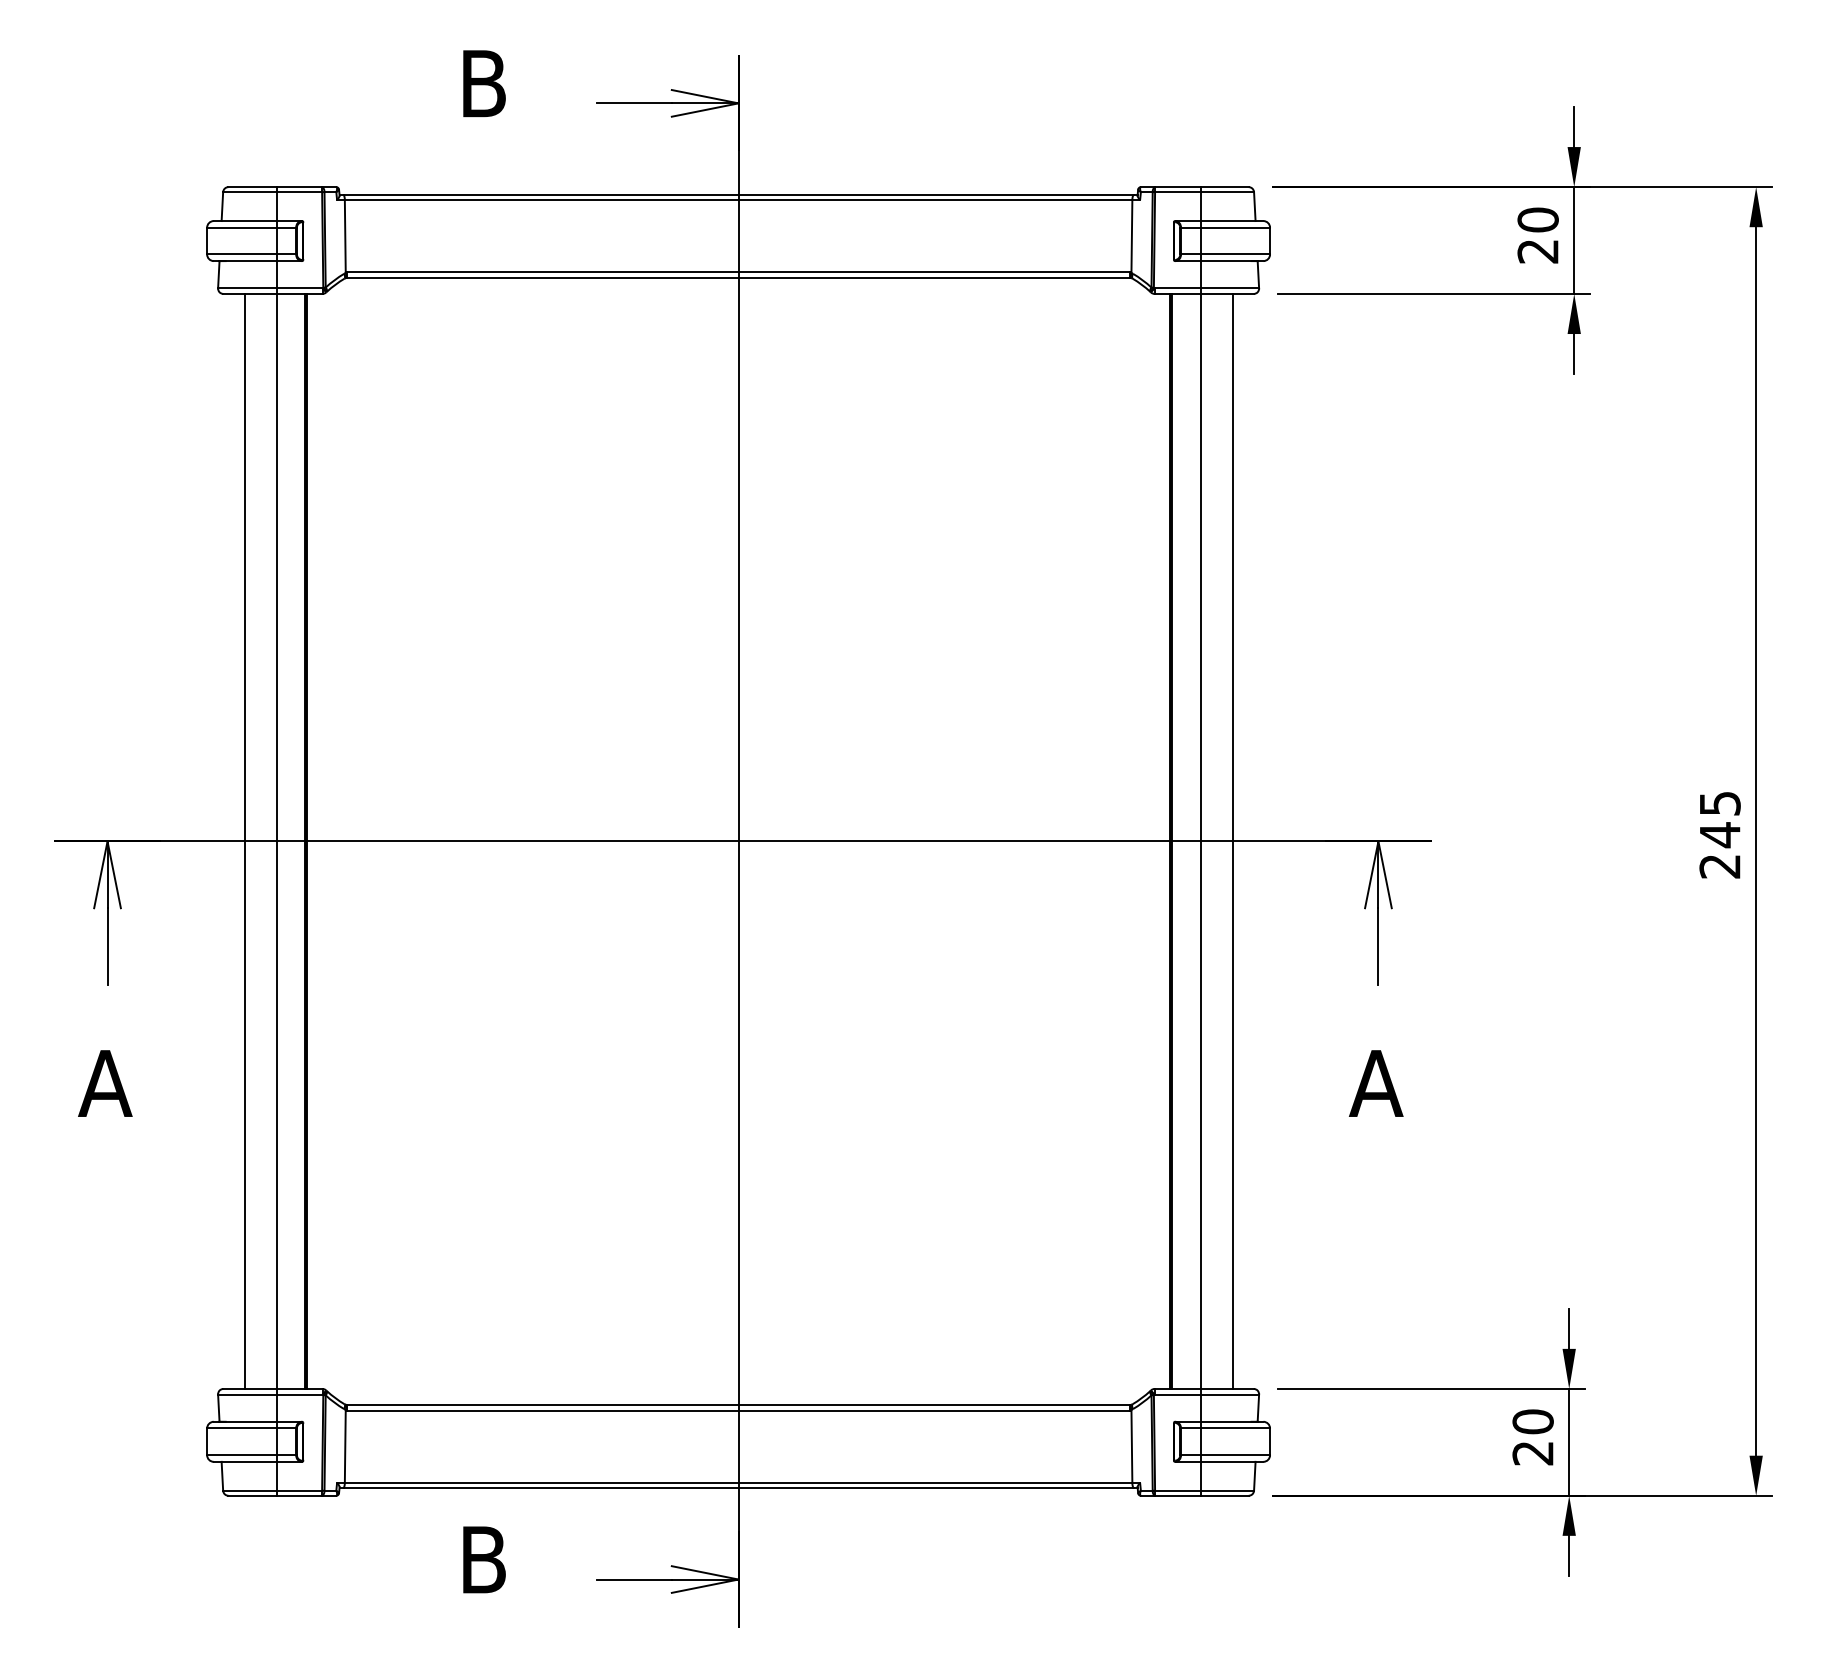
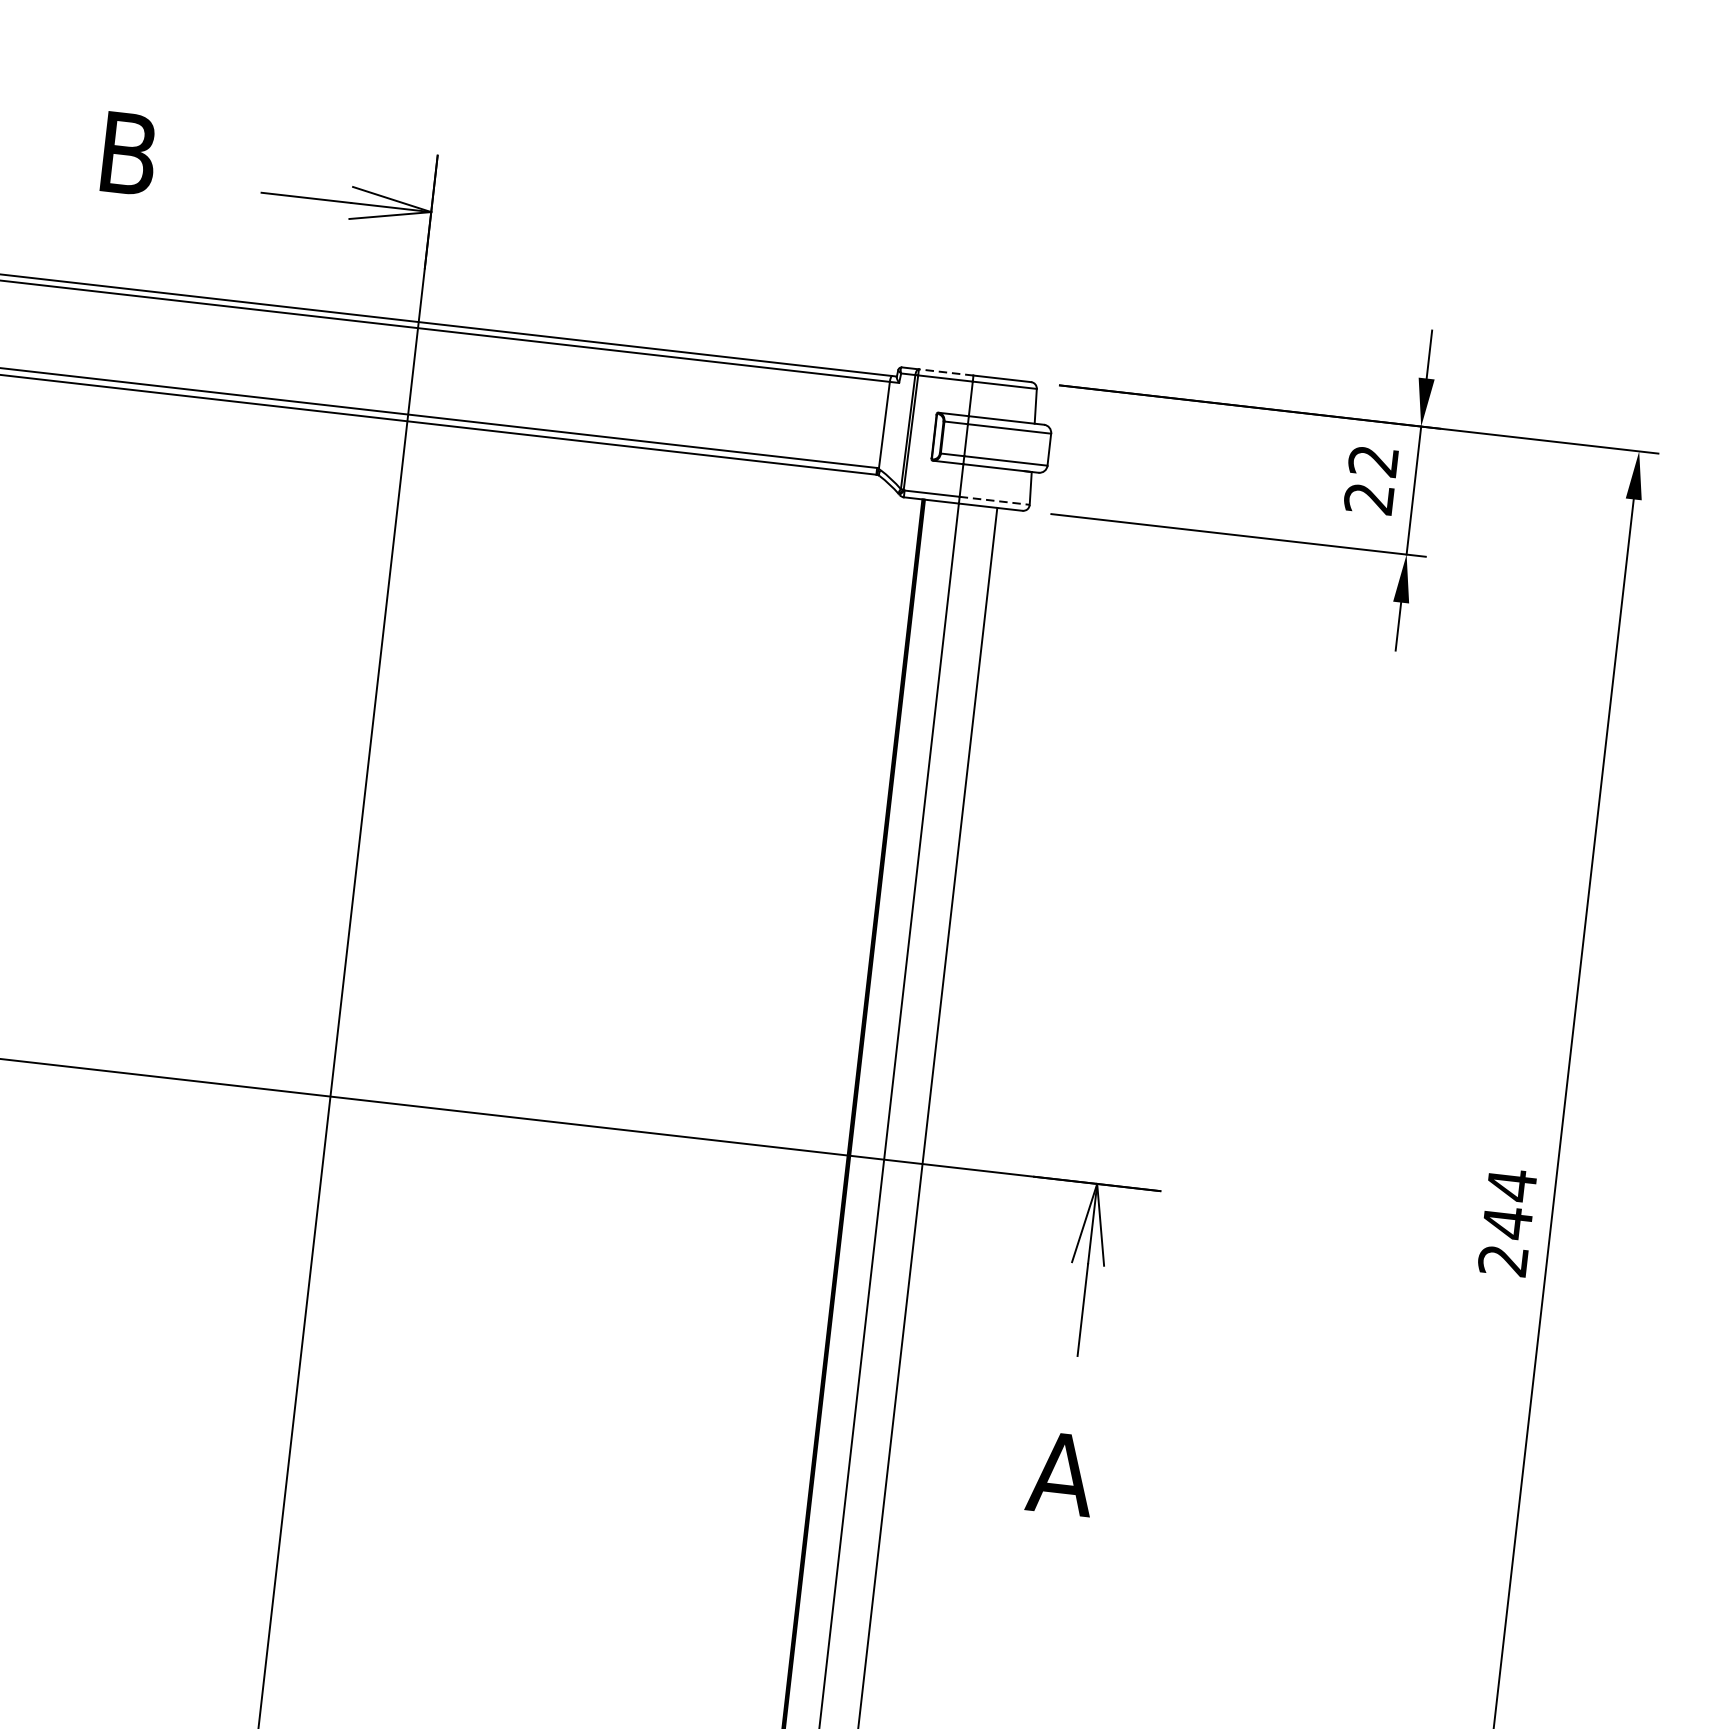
line: (1177, 187) -> (945, 372), solid -> dashed
text: (1537, 219) -> (1372, 460), 20 -> 22
line: (1230, 288) -> (995, 501), solid -> dashed
text: (1720, 803) -> (1512, 1185), 245 -> 244

